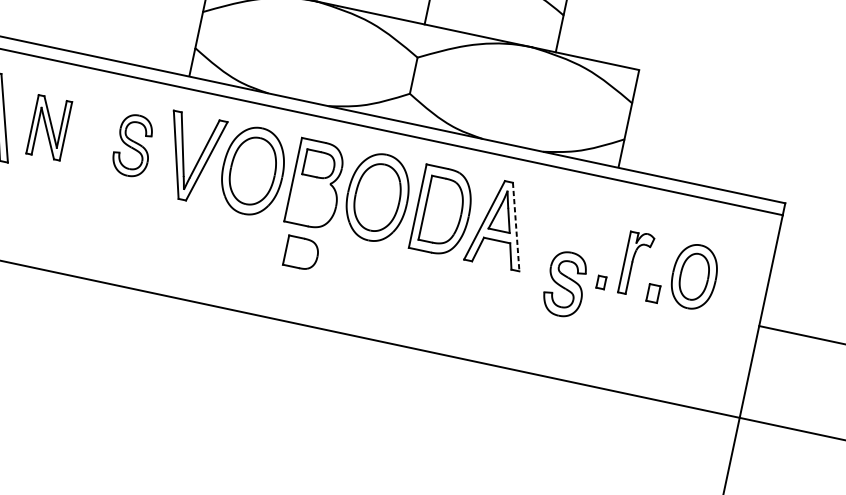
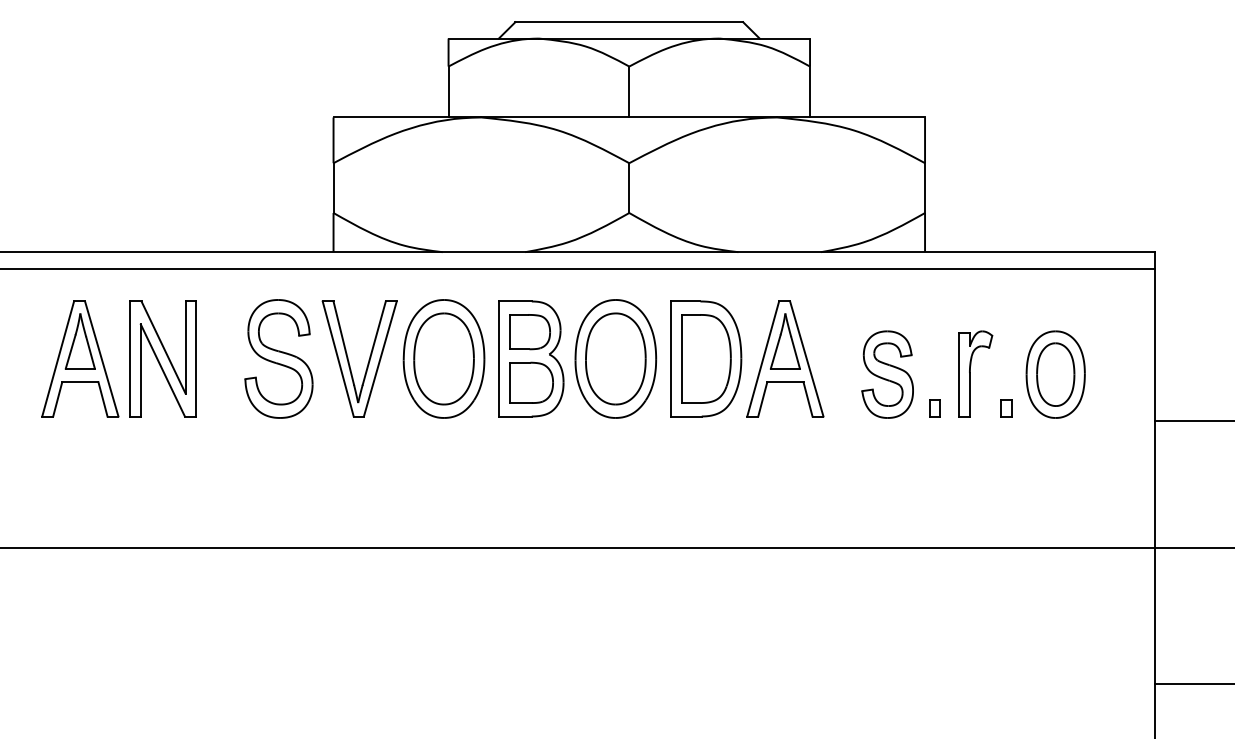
part: (48, 127) -> (162, 358), size x1.43
part: (132, 145) -> (278, 358), size x1.43
line: (516, 226) -> (806, 358), dashed -> solid
part: (301, 253) -> (531, 382), moved
part: (565, 284) -> (887, 374), moved
part: (653, 293) -> (1006, 408), size x0.71

